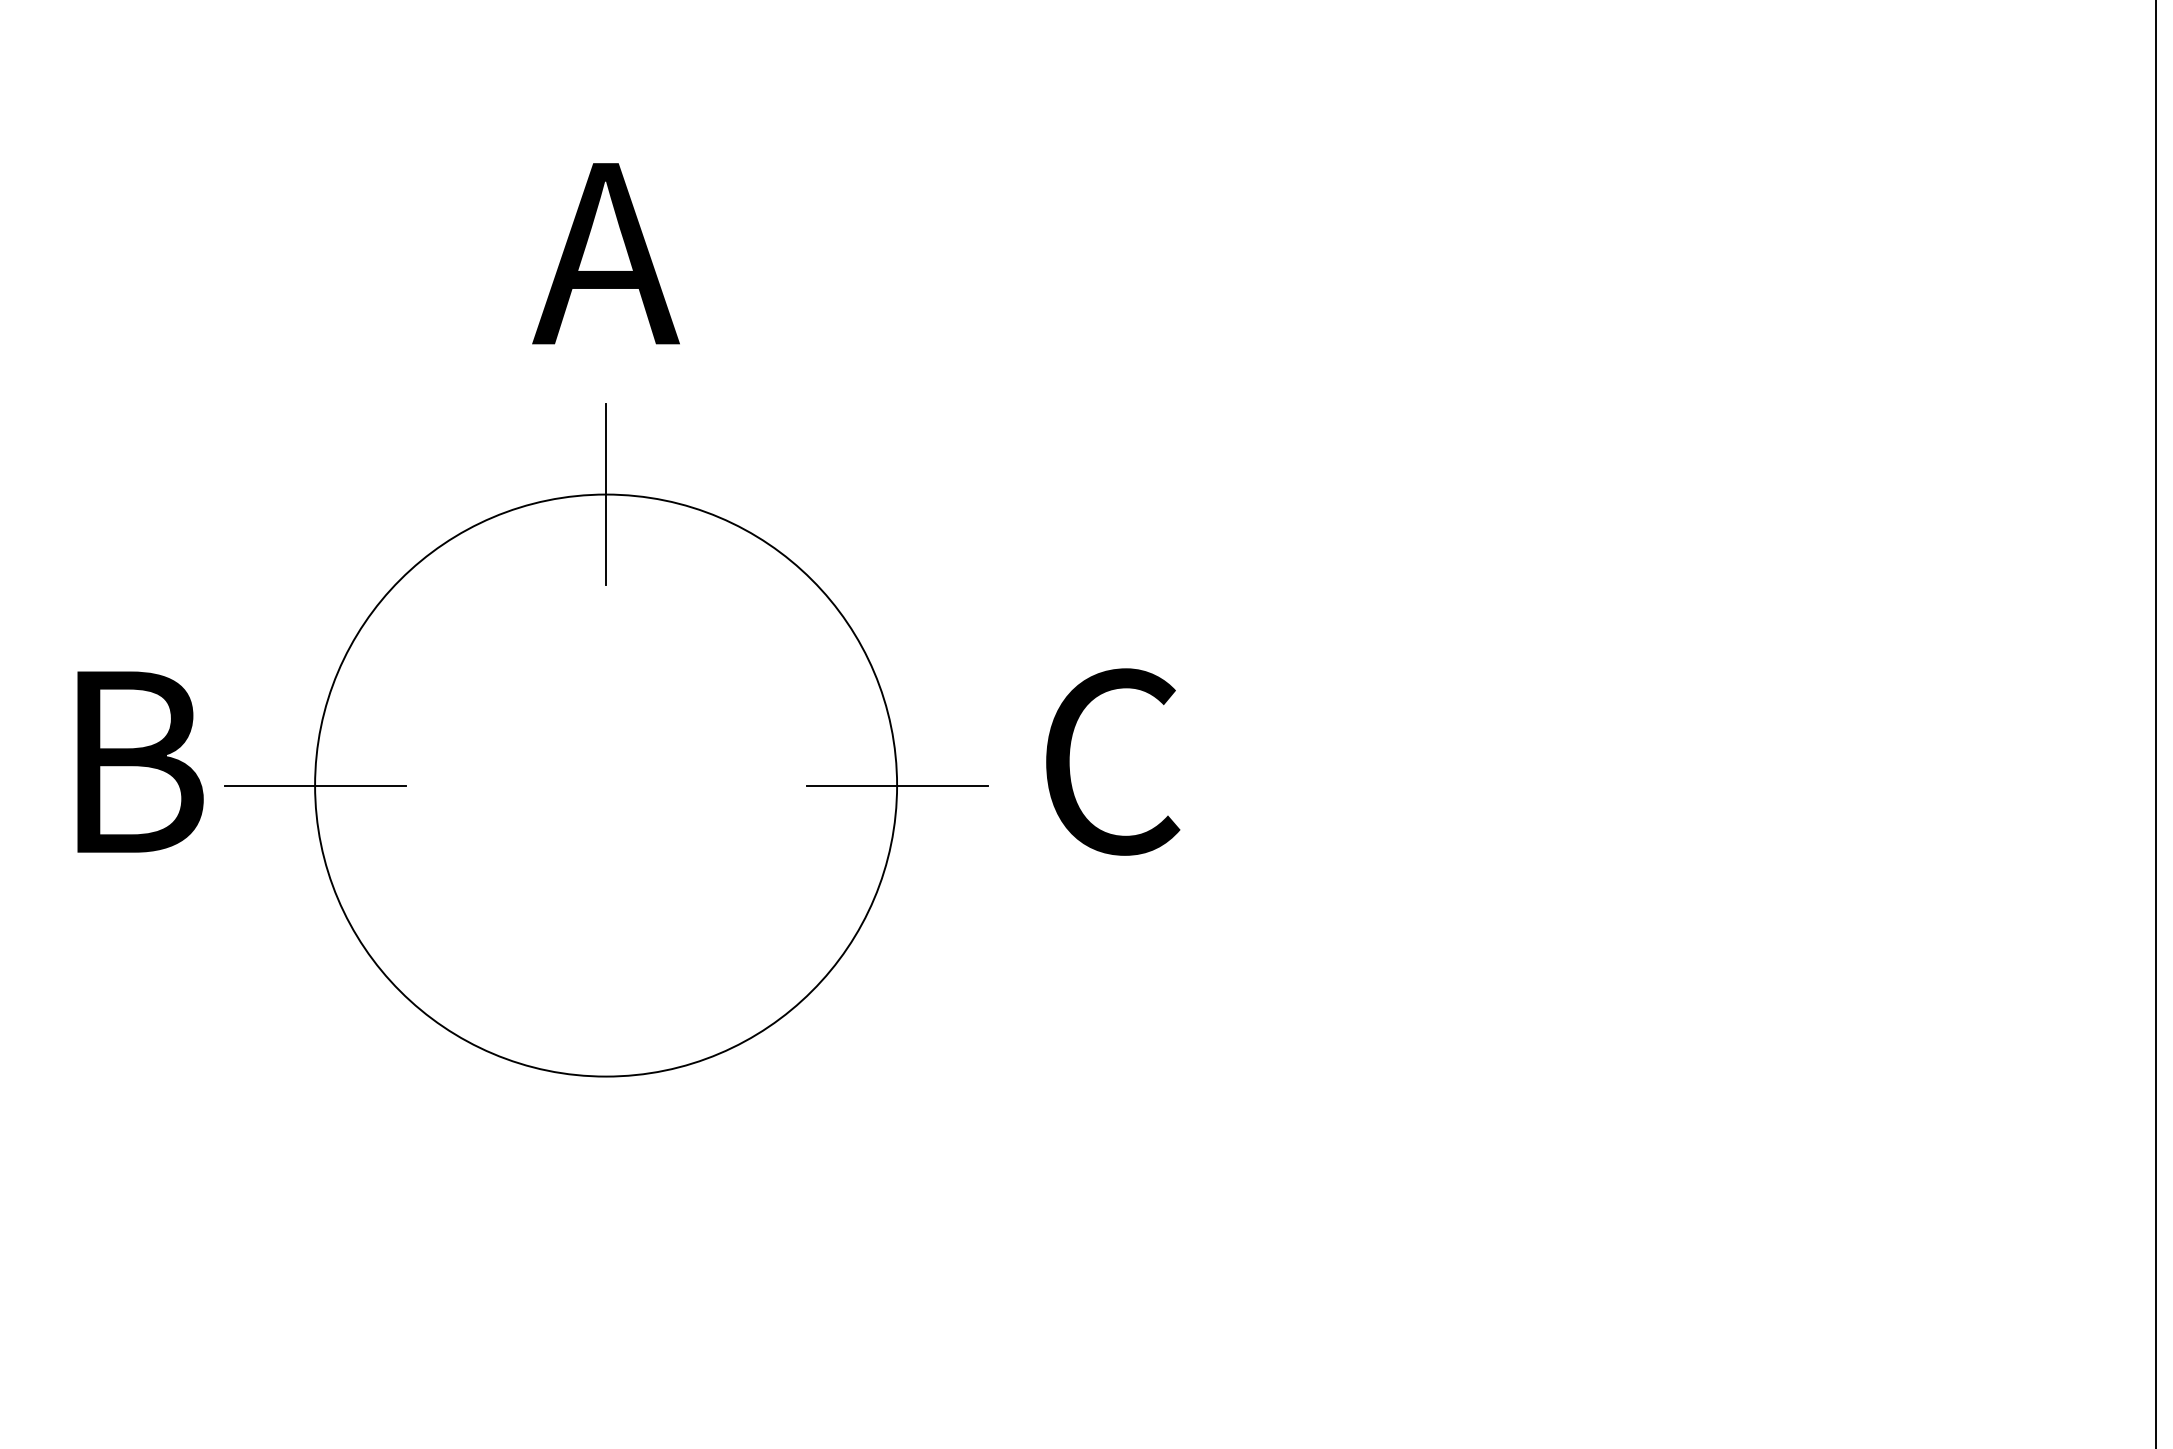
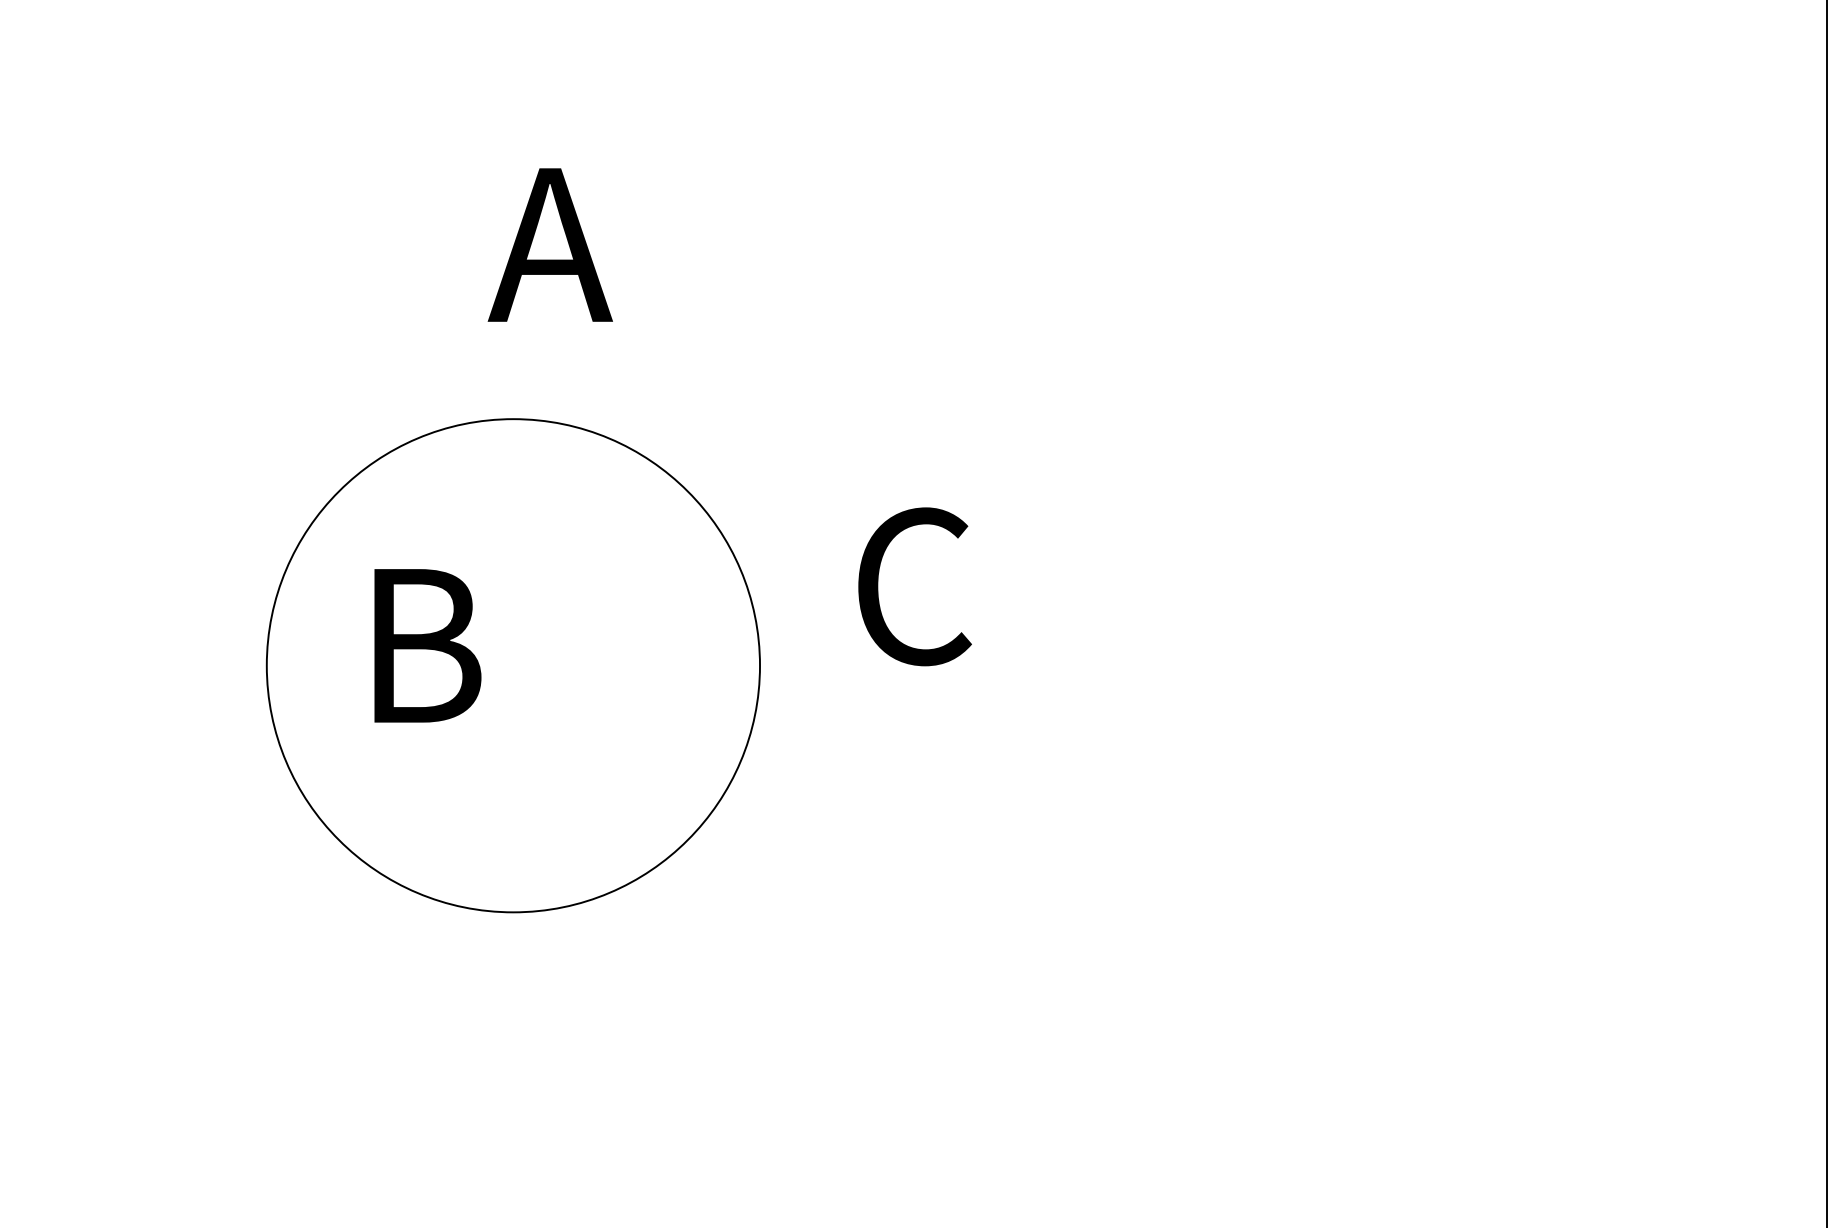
text: (605, 253) -> (549, 244), moved
line: (606, 493) -> (513, 418), removed
text: (140, 761) -> (427, 645), moved
text: (1112, 761) -> (914, 586), moved
line: (314, 785) -> (266, 665), removed
line: (896, 785) -> (759, 665), removed

